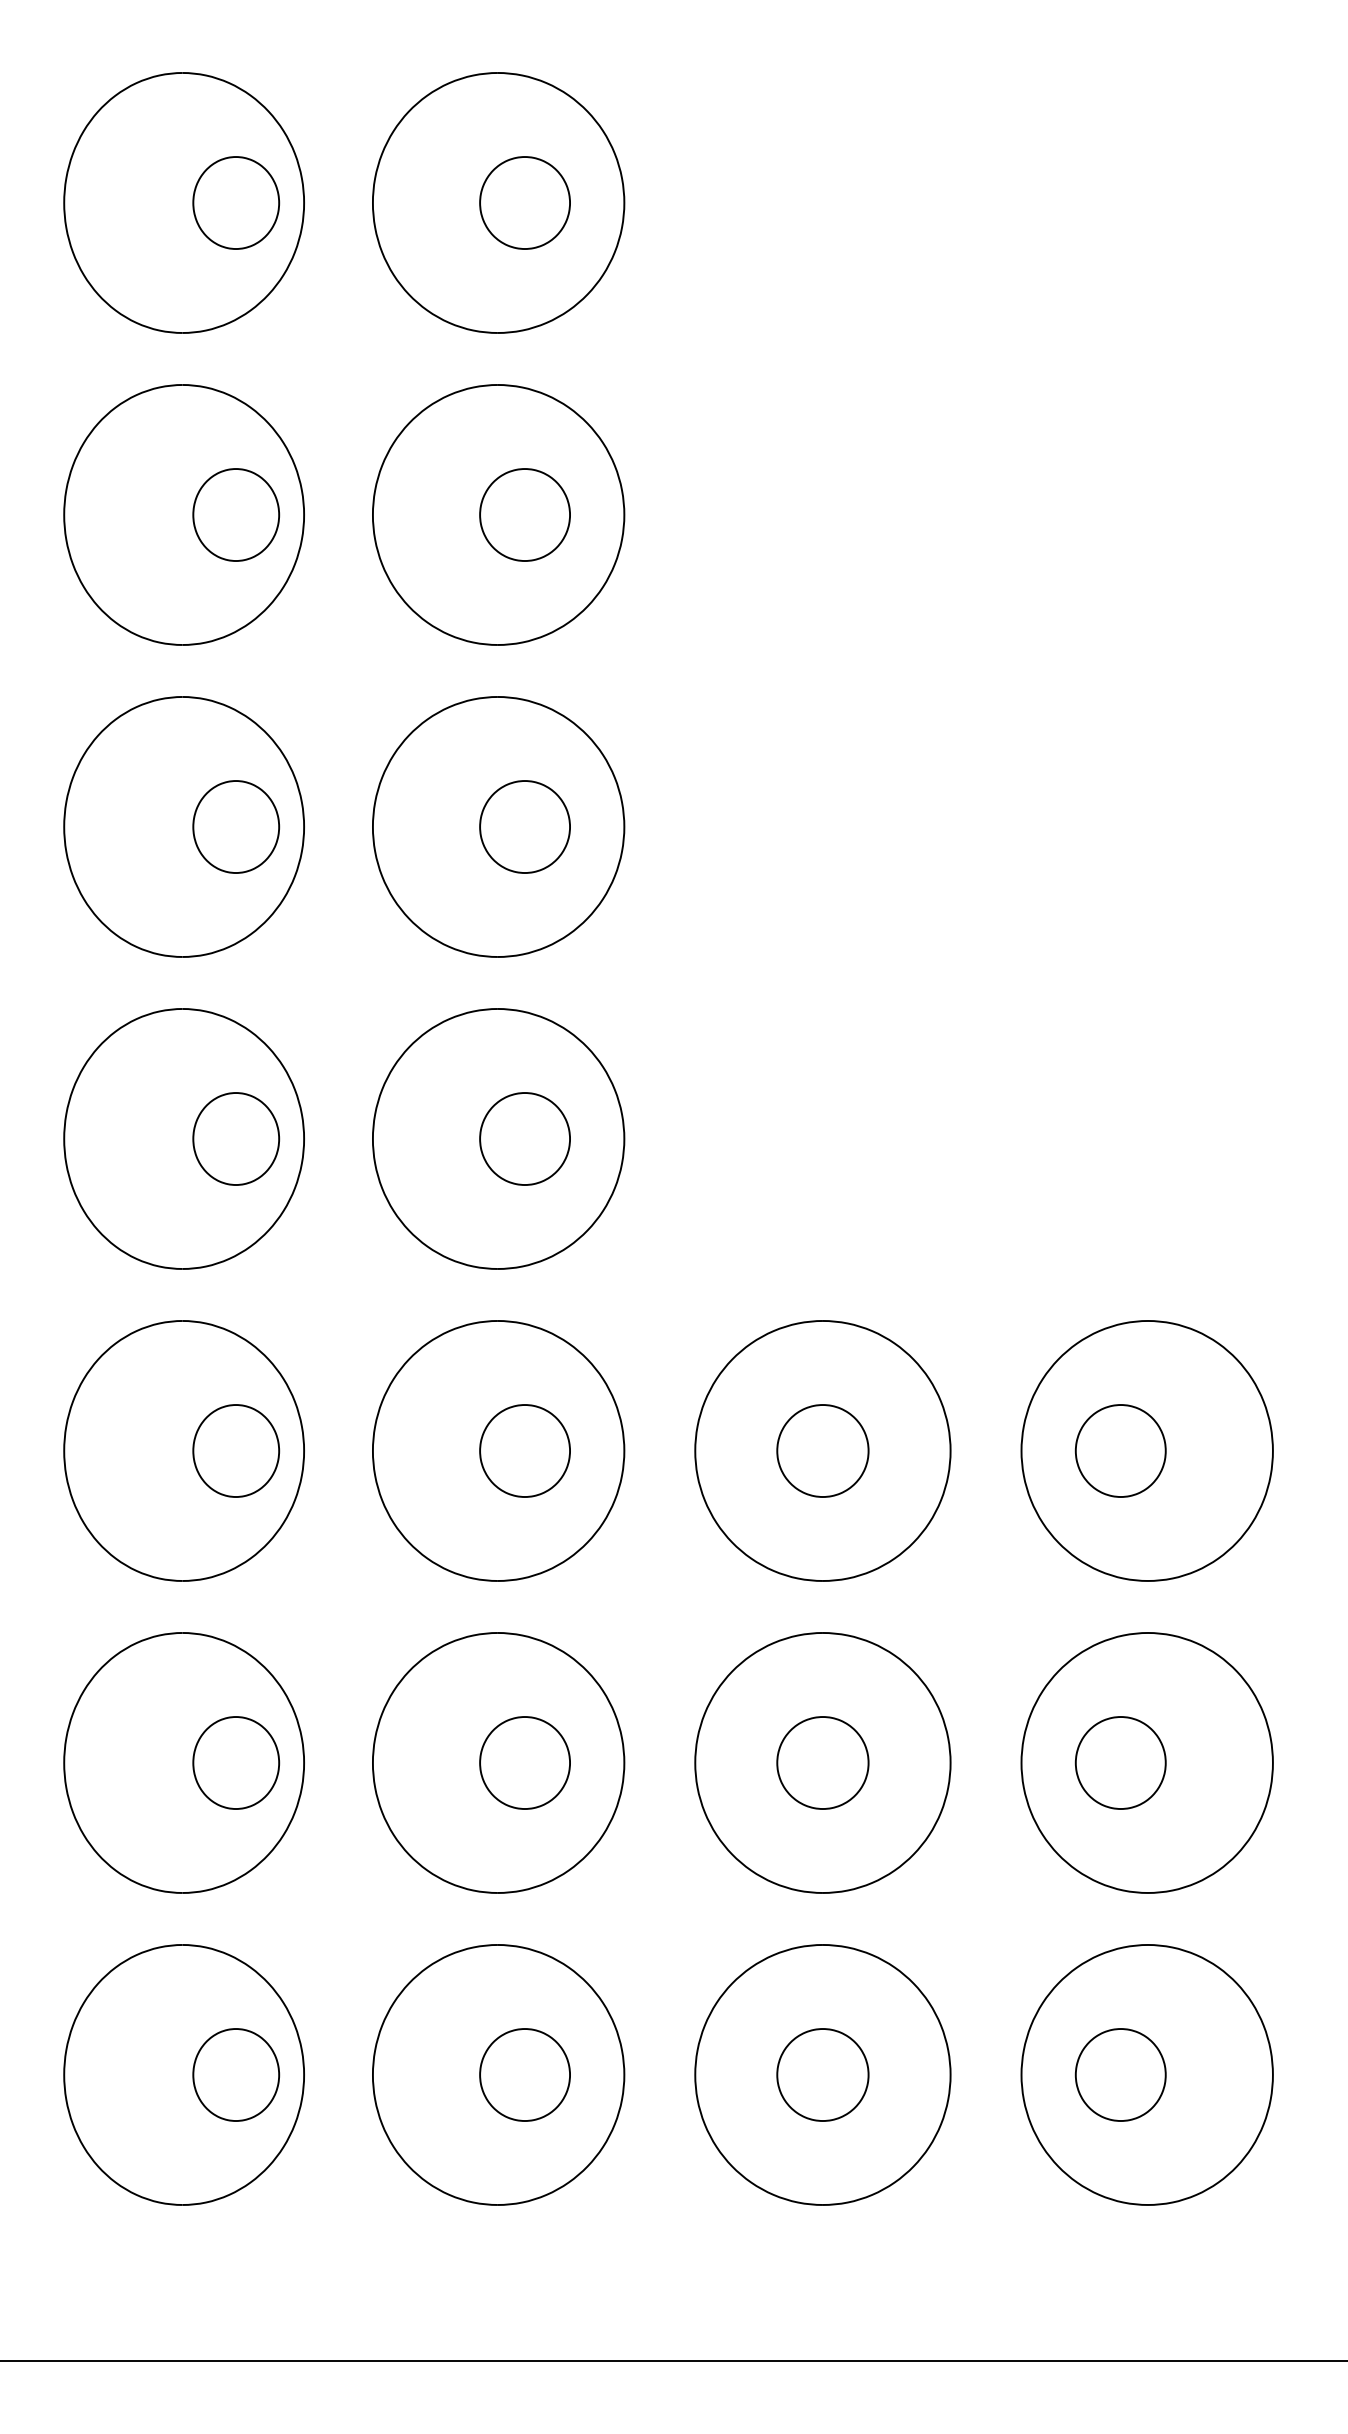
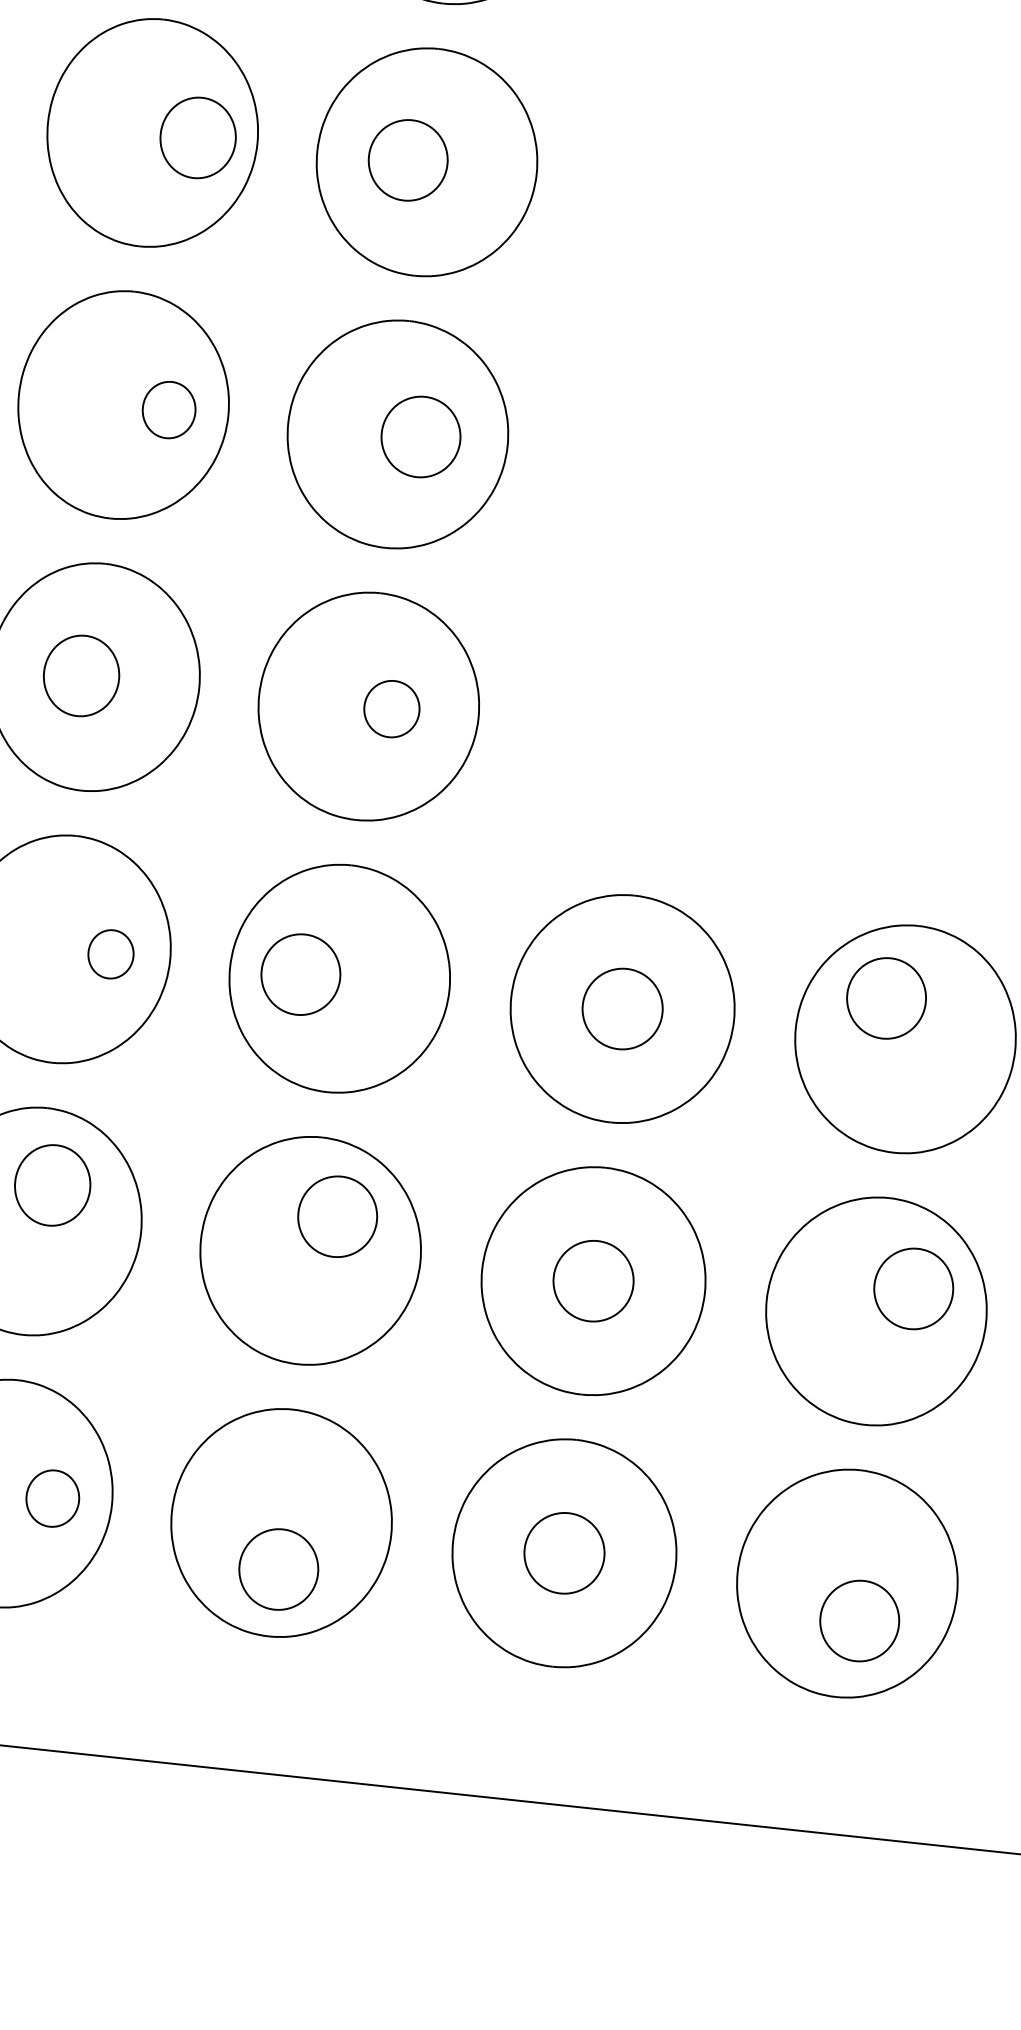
part: (524, 514) -> (407, 159), moved
part: (236, 826) -> (169, 409), size x0.7
part: (236, 1138) -> (81, 675), moved
part: (524, 1138) -> (391, 708), size x0.7
part: (236, 1450) -> (111, 953), size x0.6
part: (524, 1450) -> (300, 974), moved
part: (1120, 1450) -> (886, 997), moved
part: (236, 1762) -> (52, 1185), moved
part: (524, 1762) -> (337, 1216), moved
part: (1120, 1762) -> (913, 1288), moved
part: (236, 2074) -> (53, 1498), size x0.7
part: (524, 2074) -> (278, 1569), moved
part: (1120, 2074) -> (859, 1620), moved

